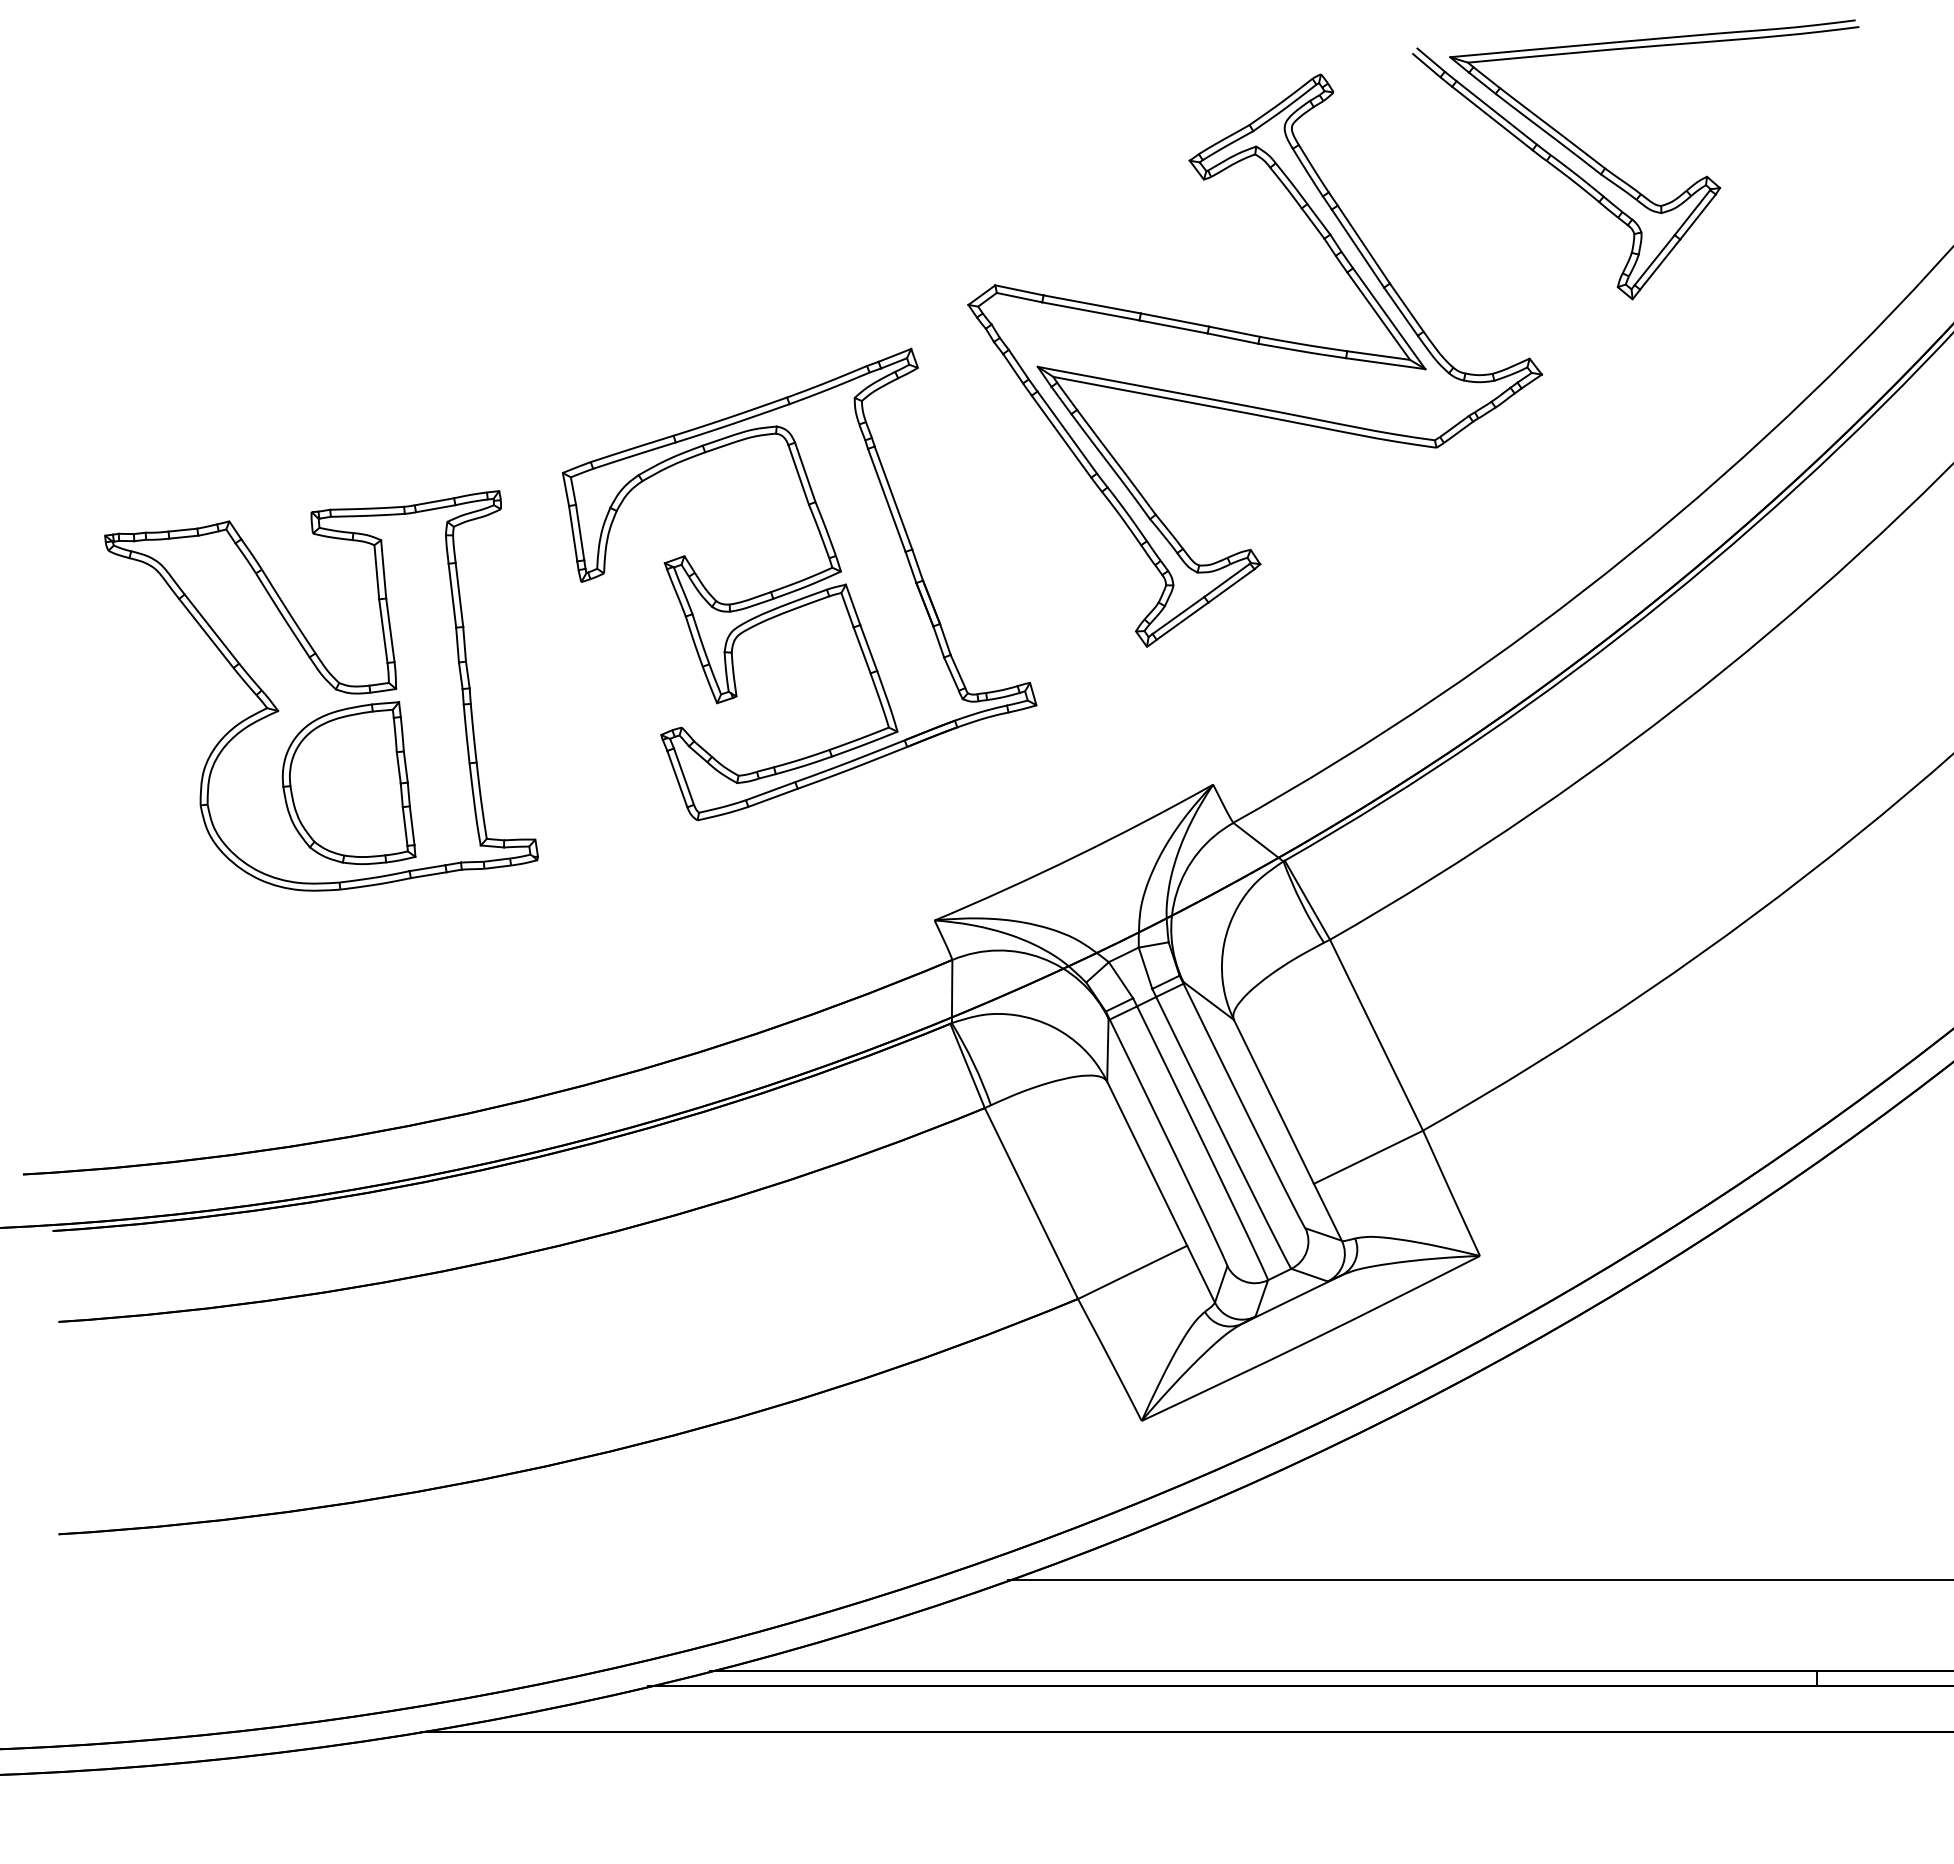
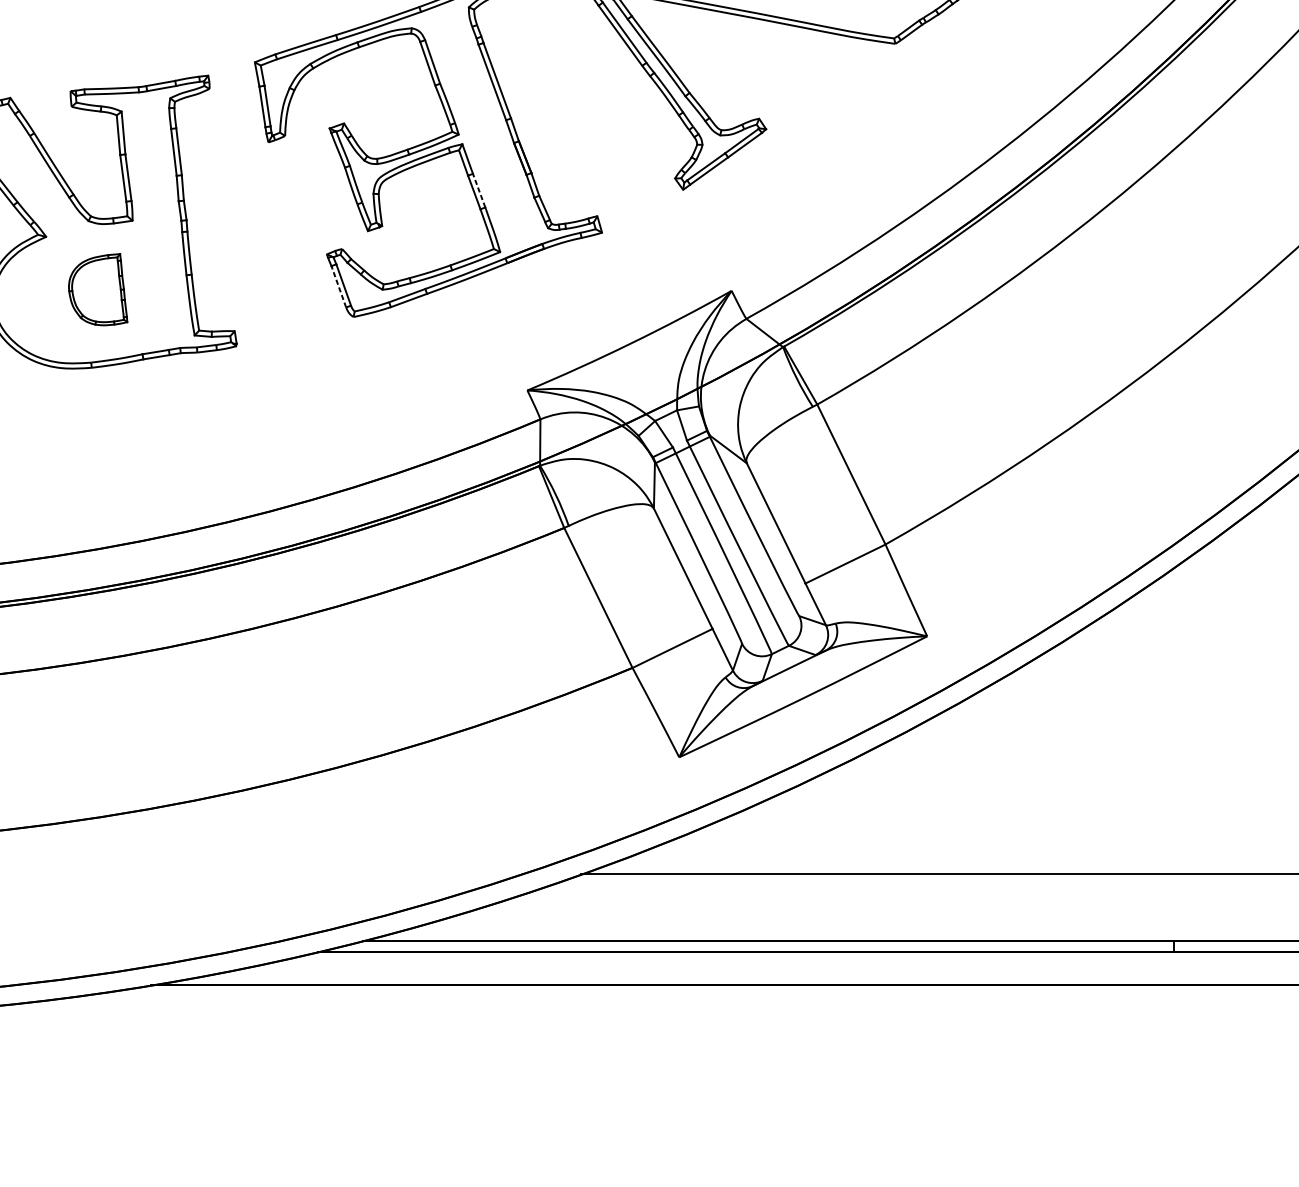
line: (868, 647) -> (478, 190), solid -> dashed
line: (677, 779) -> (338, 287), solid -> dashed
part: (348, 782) -> (97, 289), size x0.6

